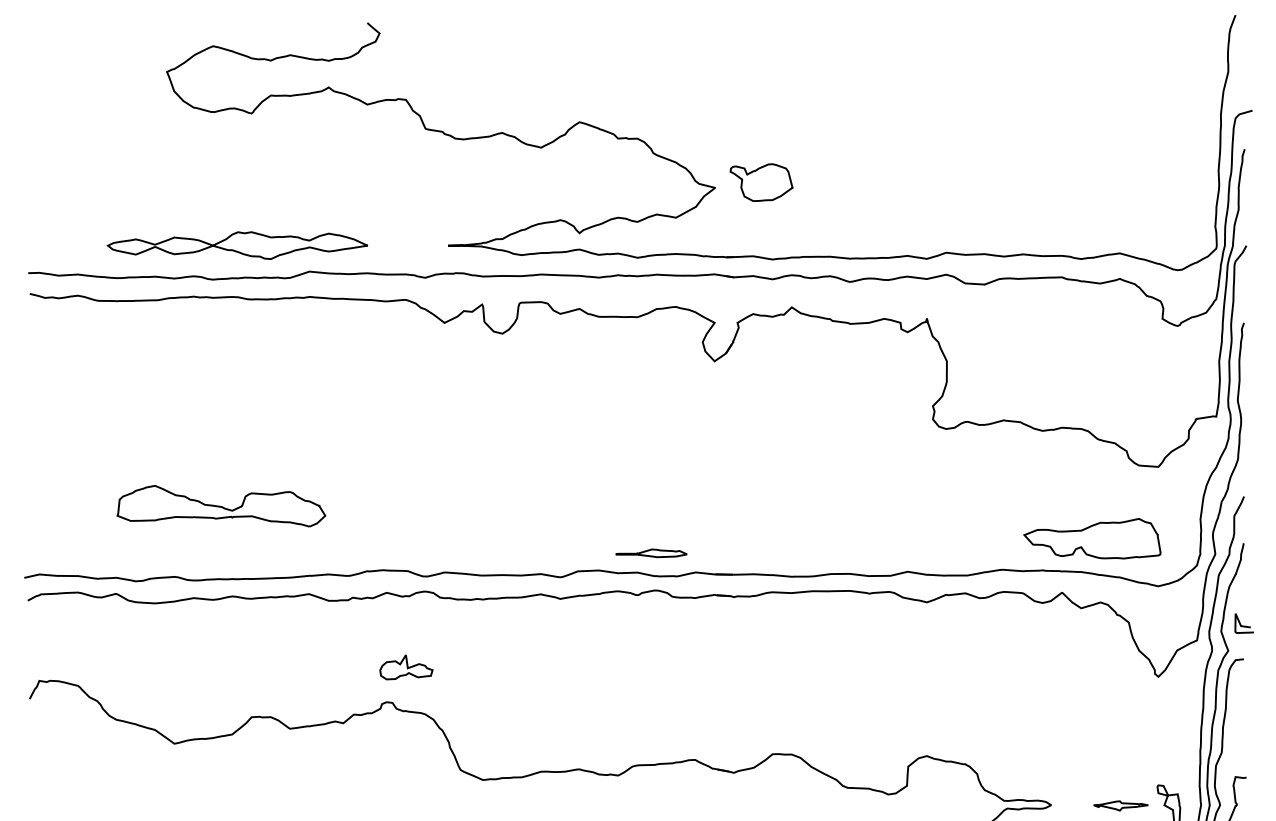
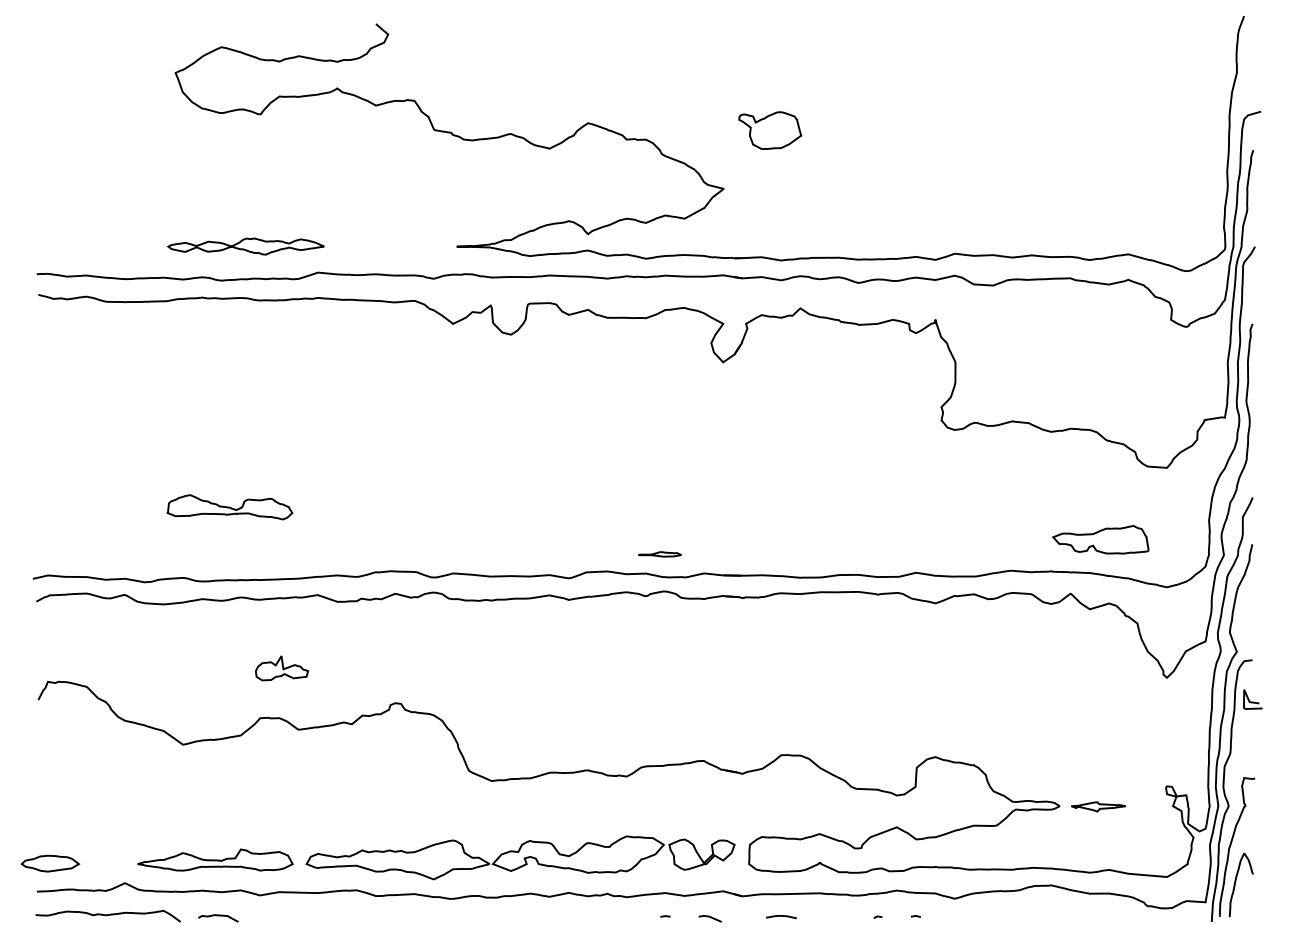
part: (761, 182) -> (770, 130), moved
part: (236, 245) -> (245, 246), size x0.6
part: (220, 506) -> (229, 507), size x0.6
part: (1091, 538) -> (1100, 539), size x0.7
part: (650, 553) -> (659, 554), size x0.6
curve: (1243, 625) -> (1252, 701), moved
part: (406, 667) -> (282, 668), moved
part: (1120, 805) -> (1098, 806), moved

